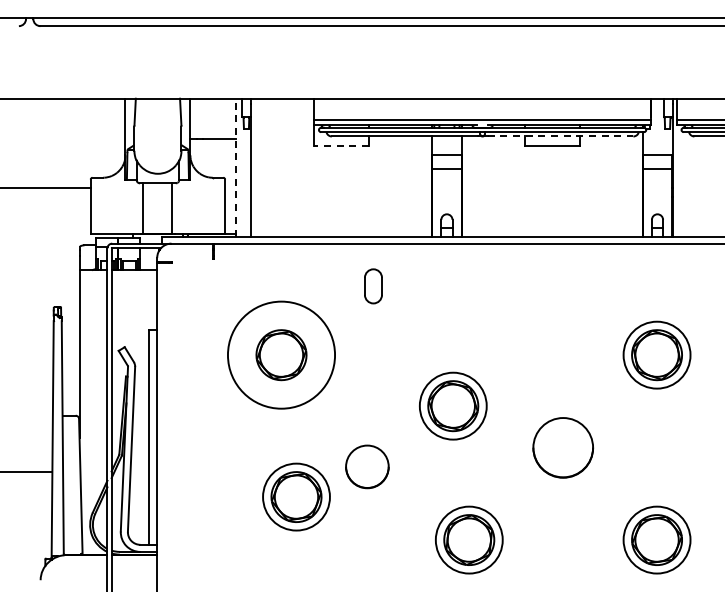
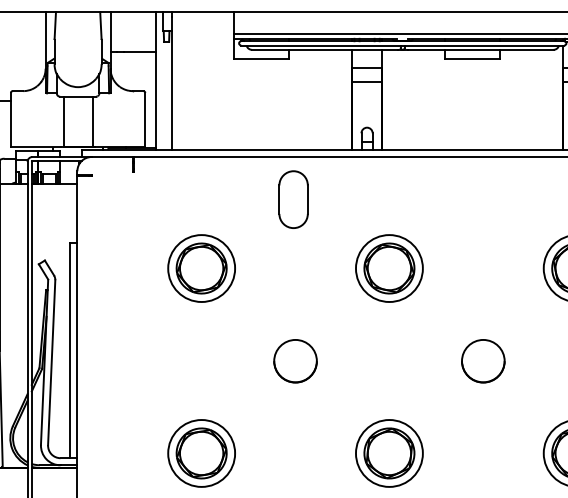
line: (560, 136) -> (480, 49), dashed -> solid
line: (341, 146) -> (261, 59), dashed -> solid
line: (236, 167) -> (156, 80), dashed -> solid
part: (373, 286) -> (293, 199), size x1.67
circle: (281, 354) -> (201, 267), size x0.62
part: (453, 405) -> (389, 267), moved
part: (562, 447) -> (482, 360), size x0.71
part: (367, 466) -> (295, 360), moved
part: (296, 496) -> (201, 452), moved

